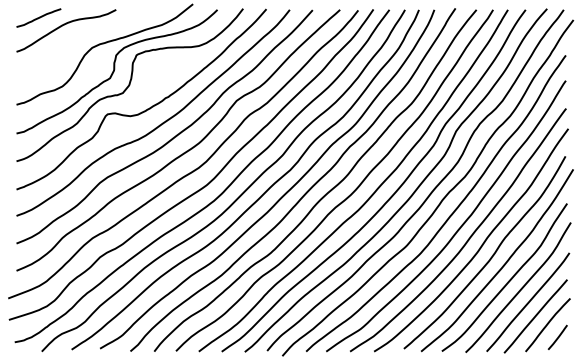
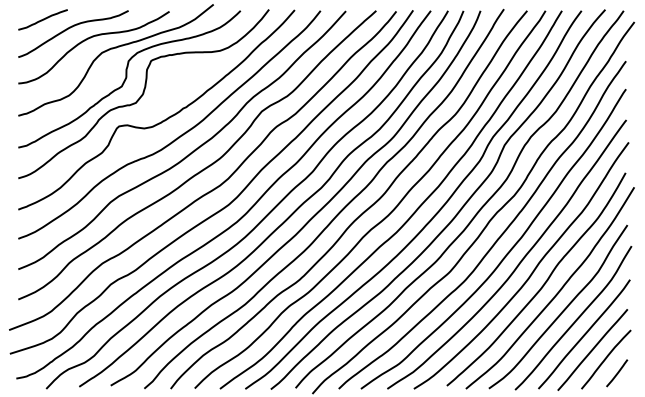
curve: (81, 35) -> (90, 39), added

